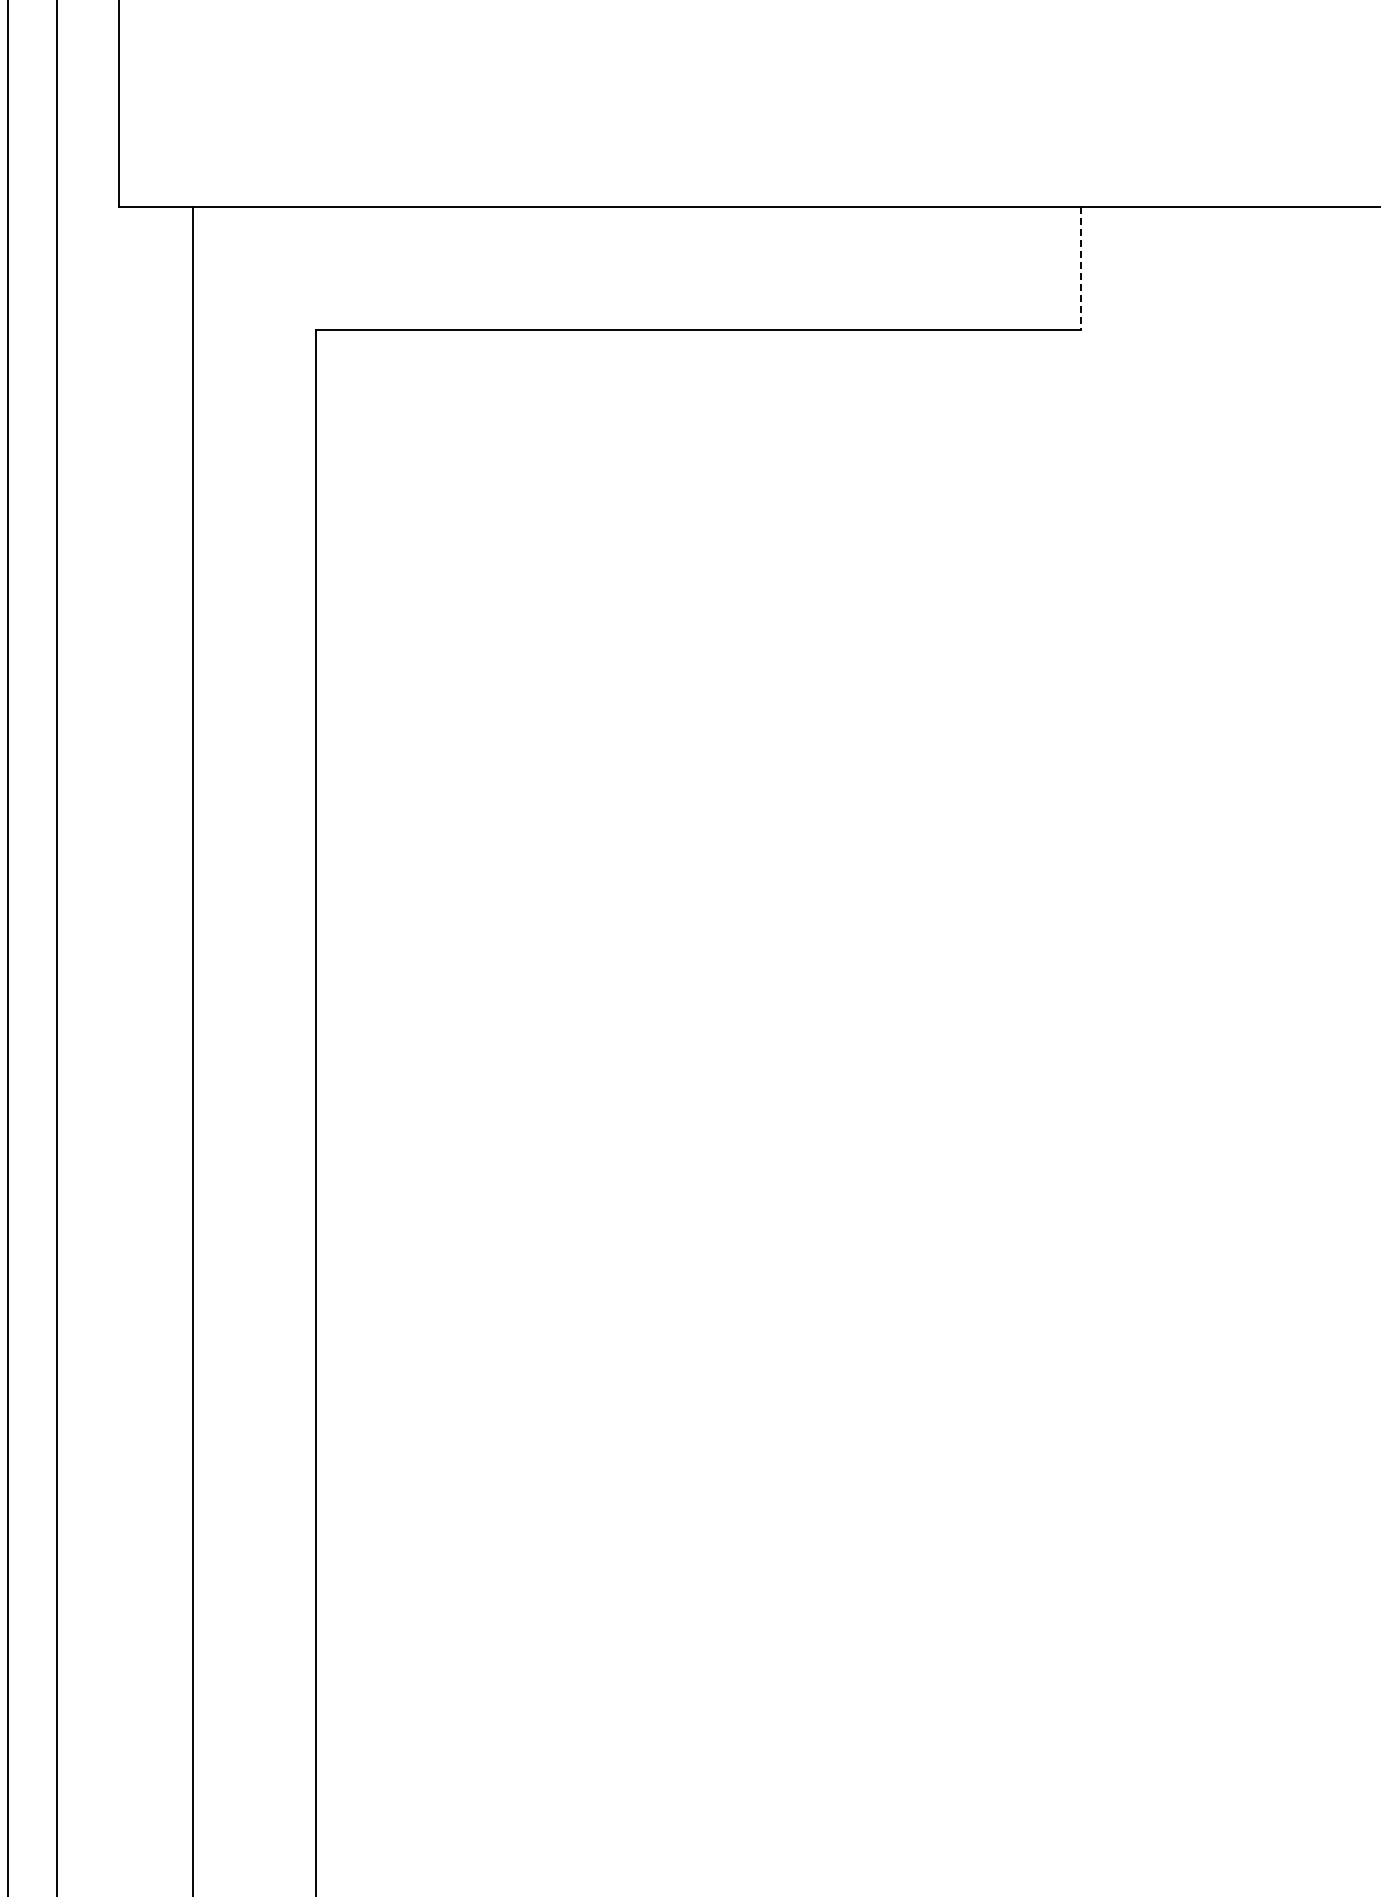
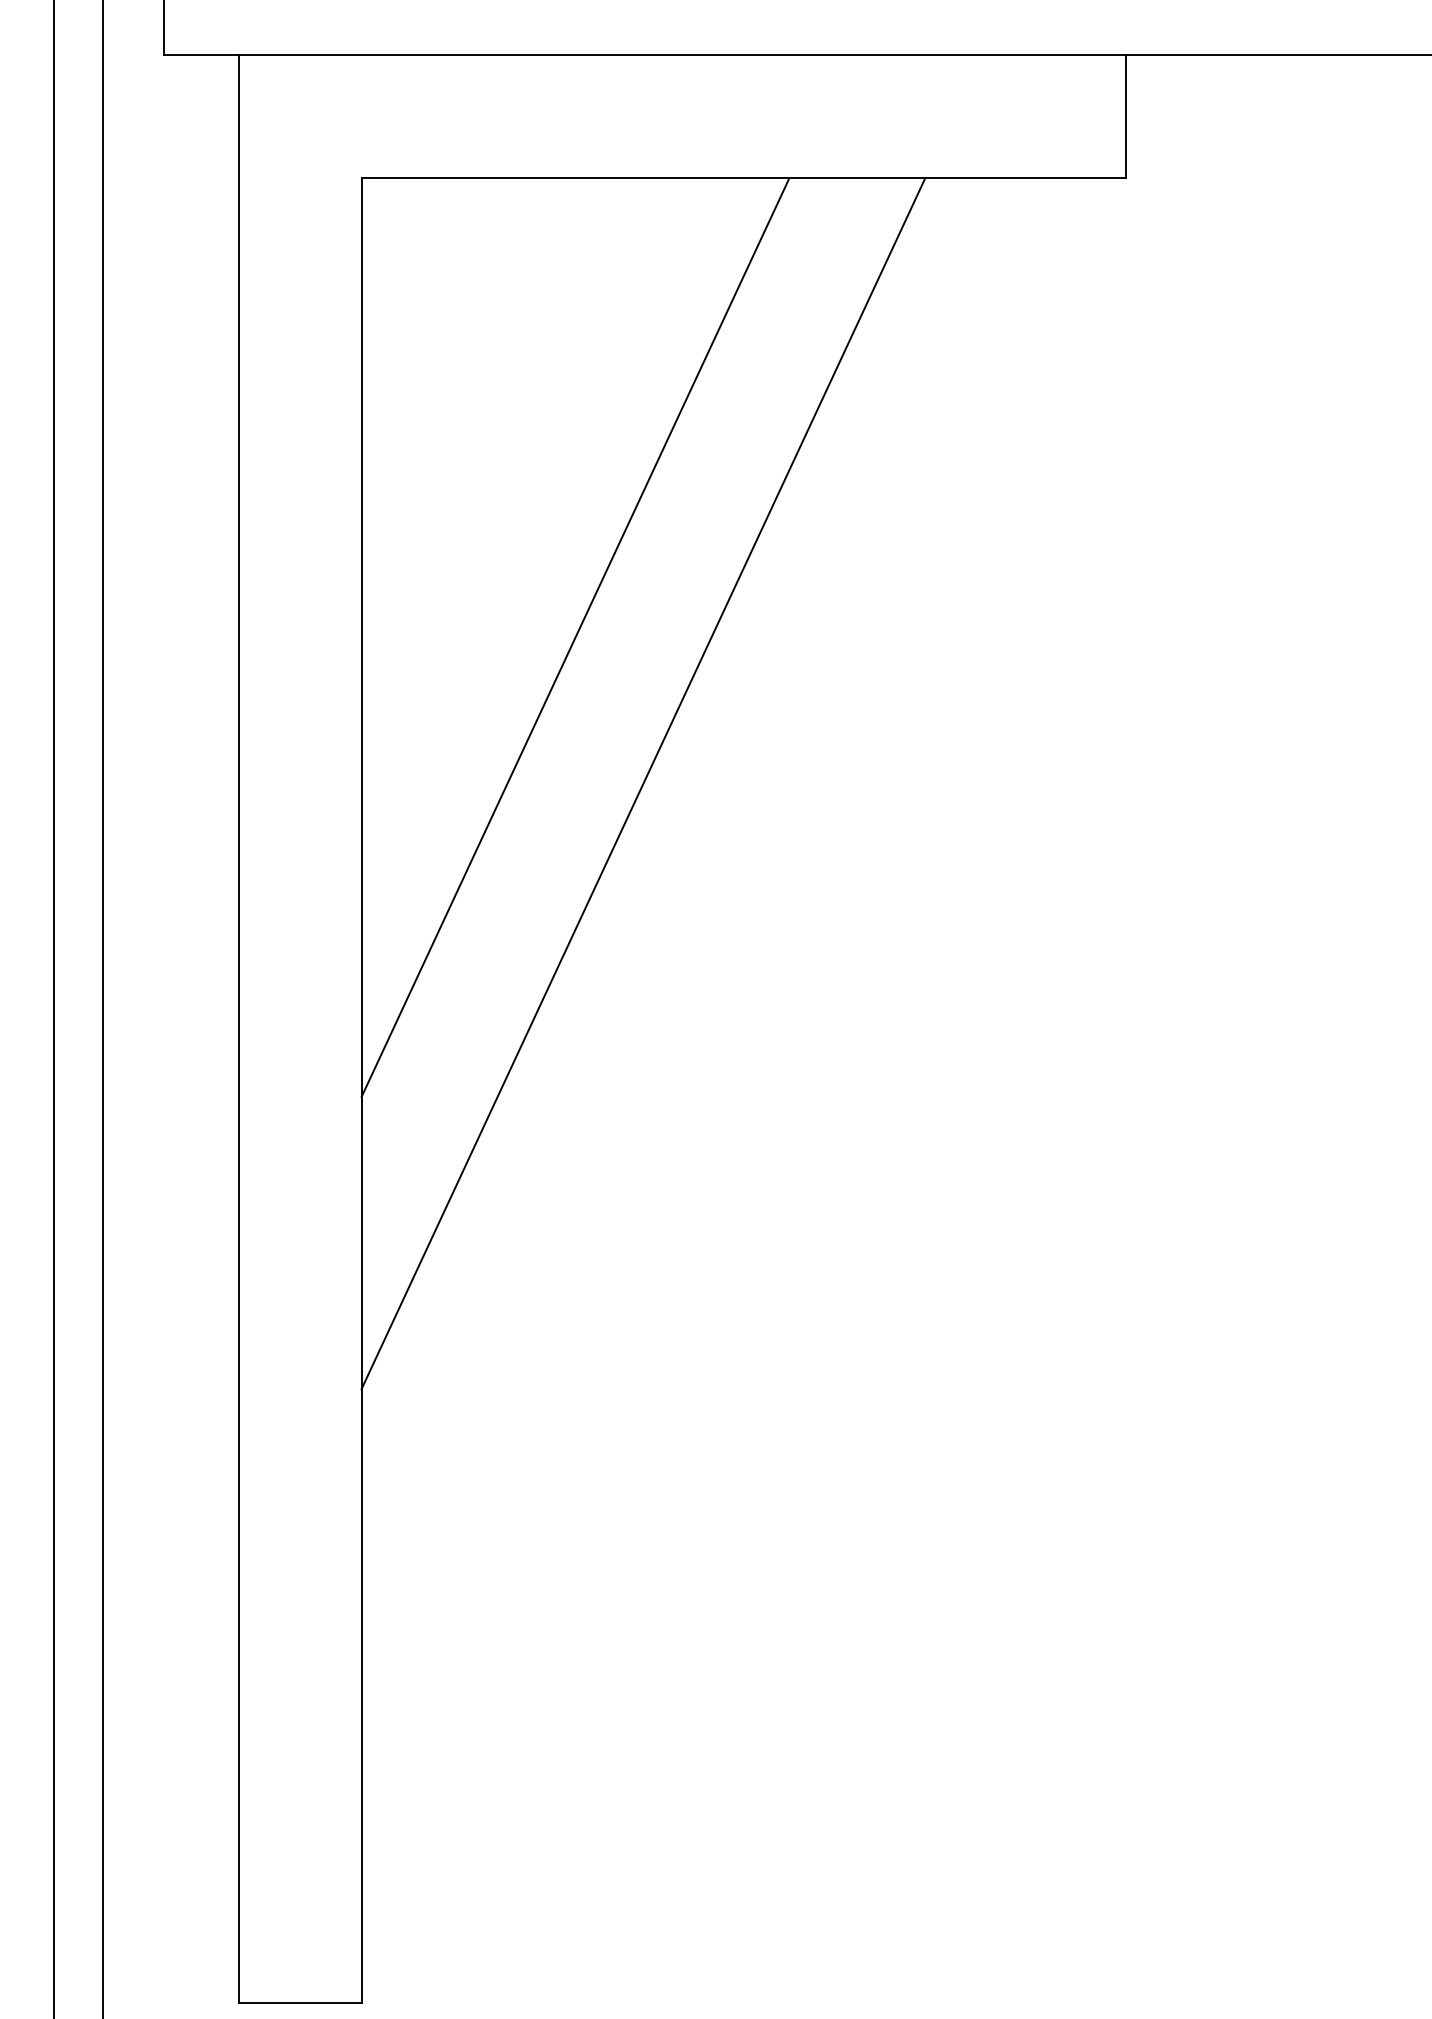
line: (1080, 268) -> (1126, 116), dashed -> solid
line: (529, 789) -> (575, 637), added
line: (597, 935) -> (643, 783), added

